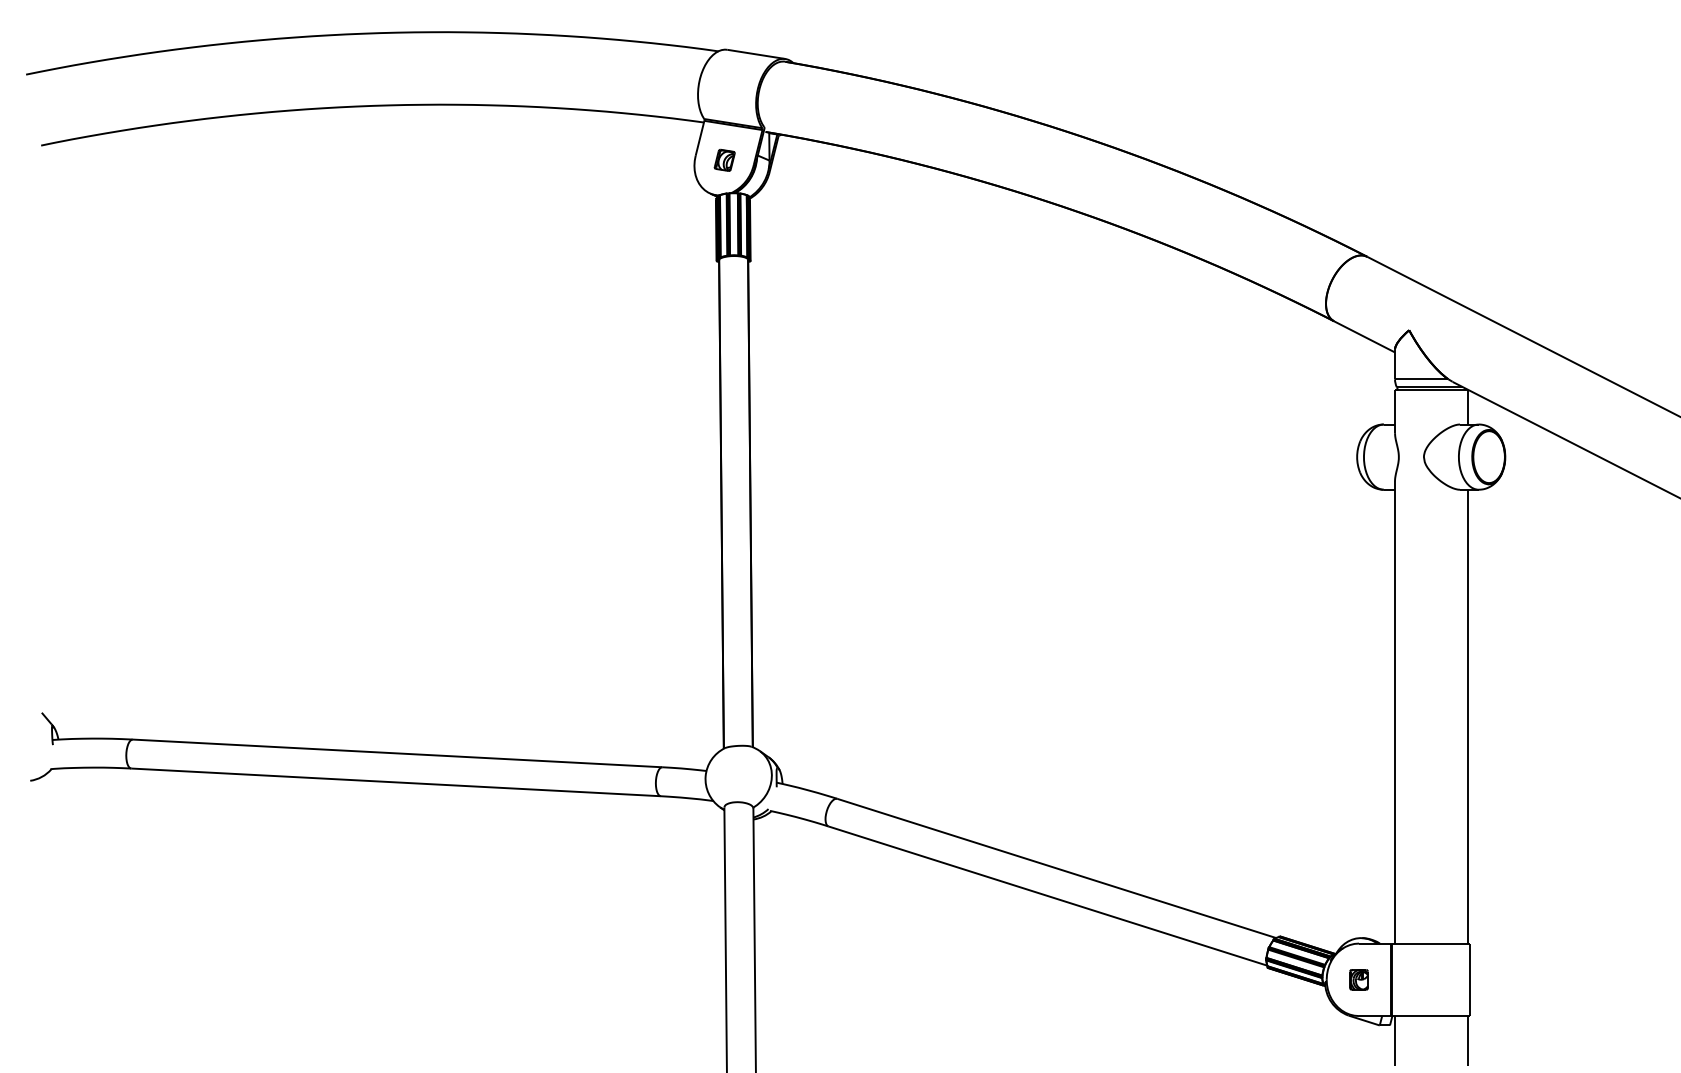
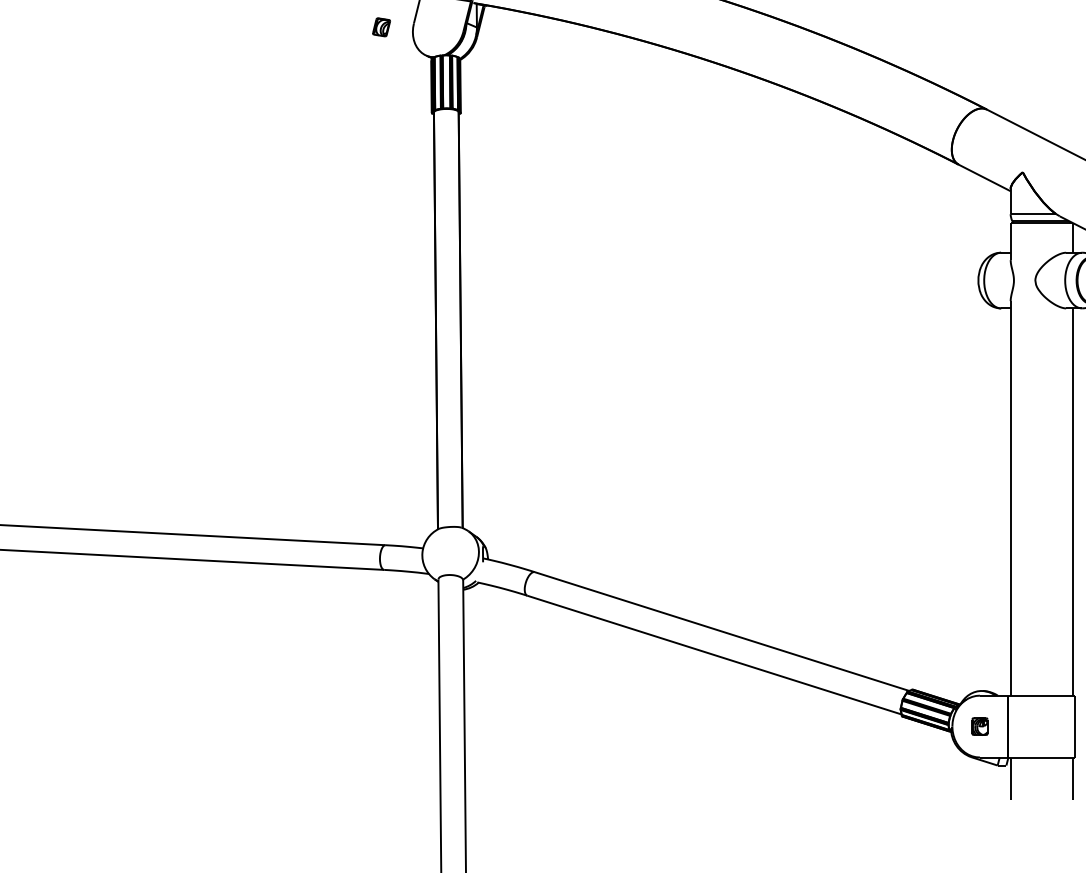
part: (724, 159) -> (381, 26), moved

